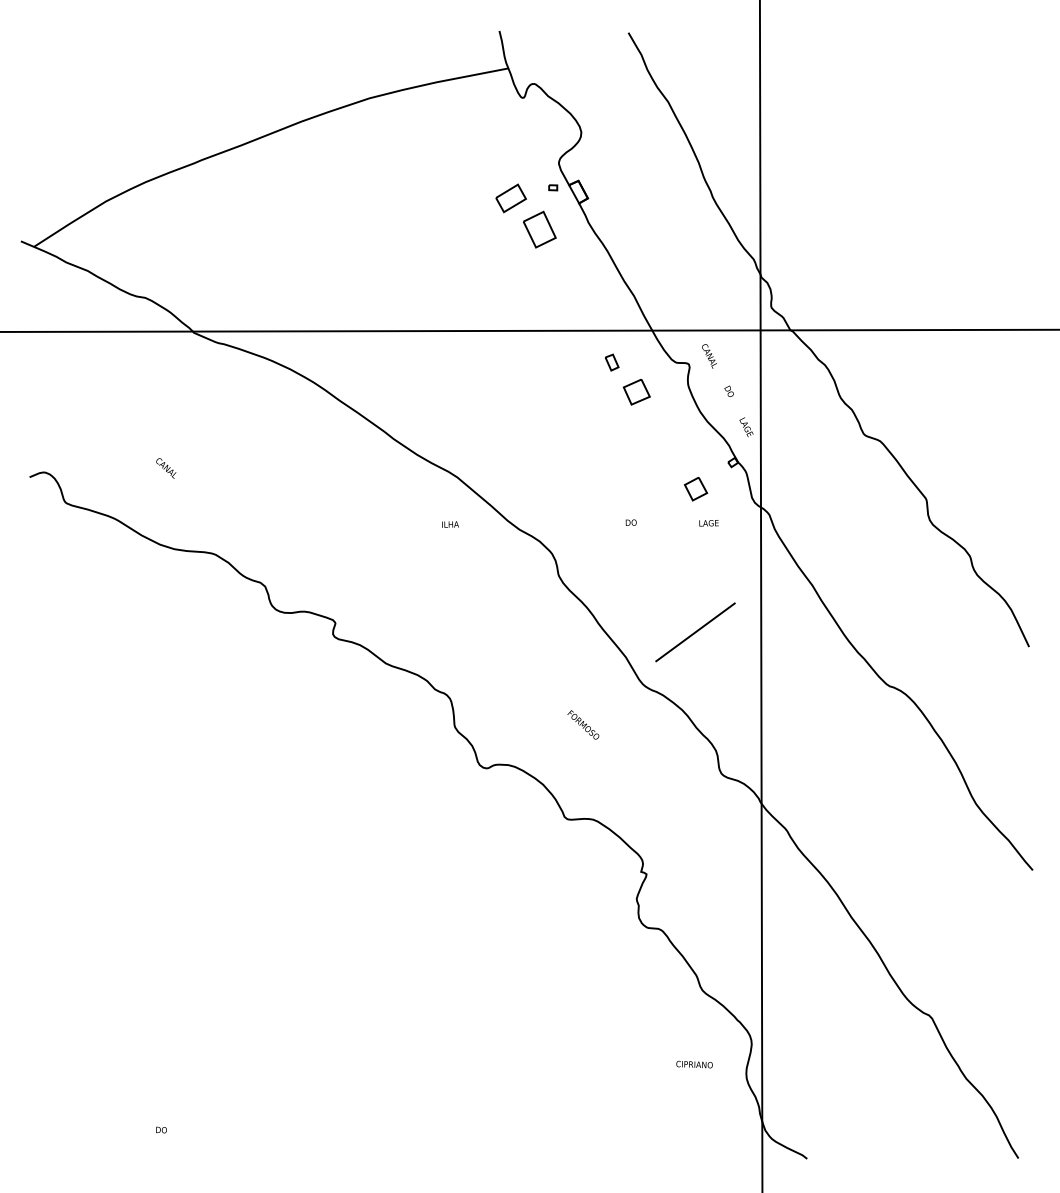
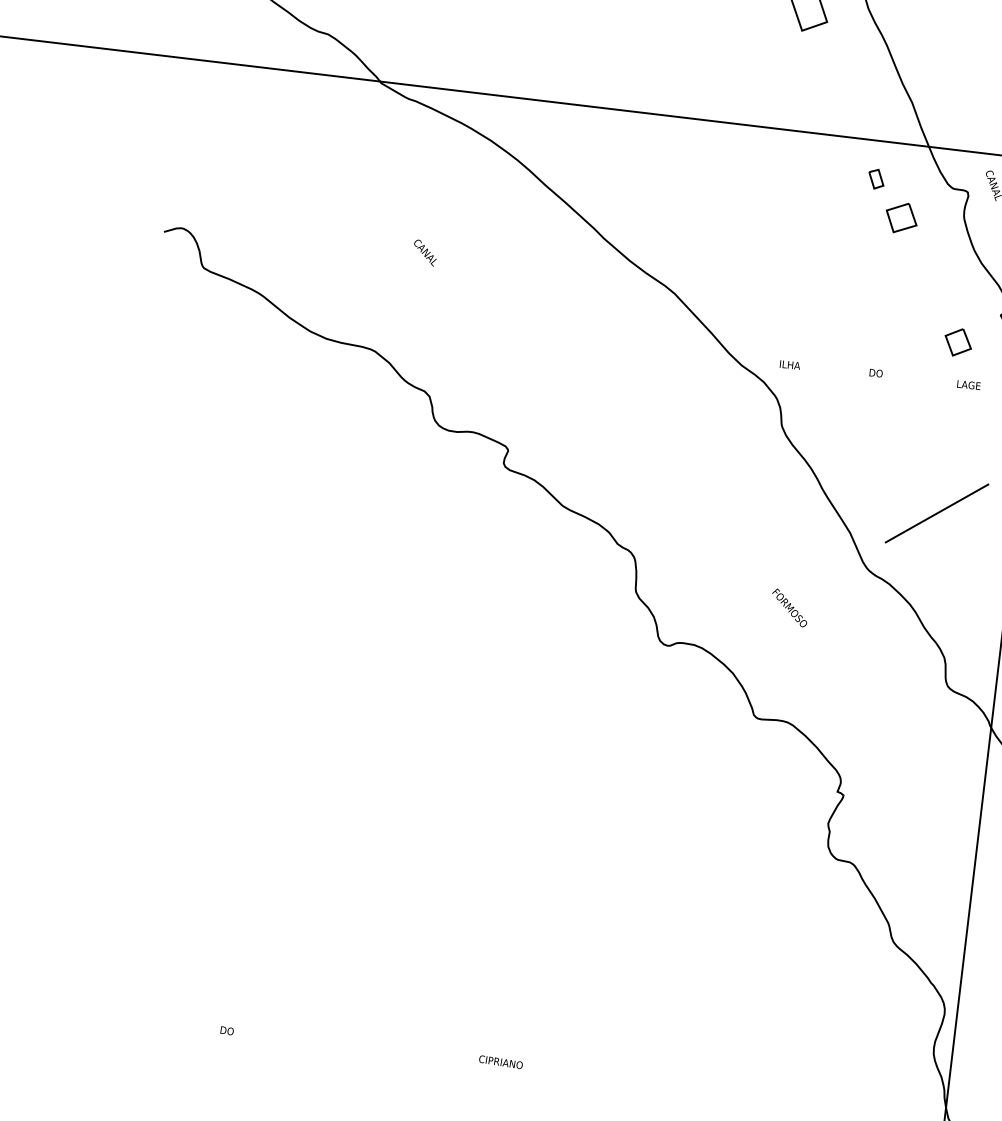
text: (166, 468) -> (425, 252), moved
text: (450, 524) -> (790, 364), moved
text: (694, 1064) -> (500, 1062), moved

